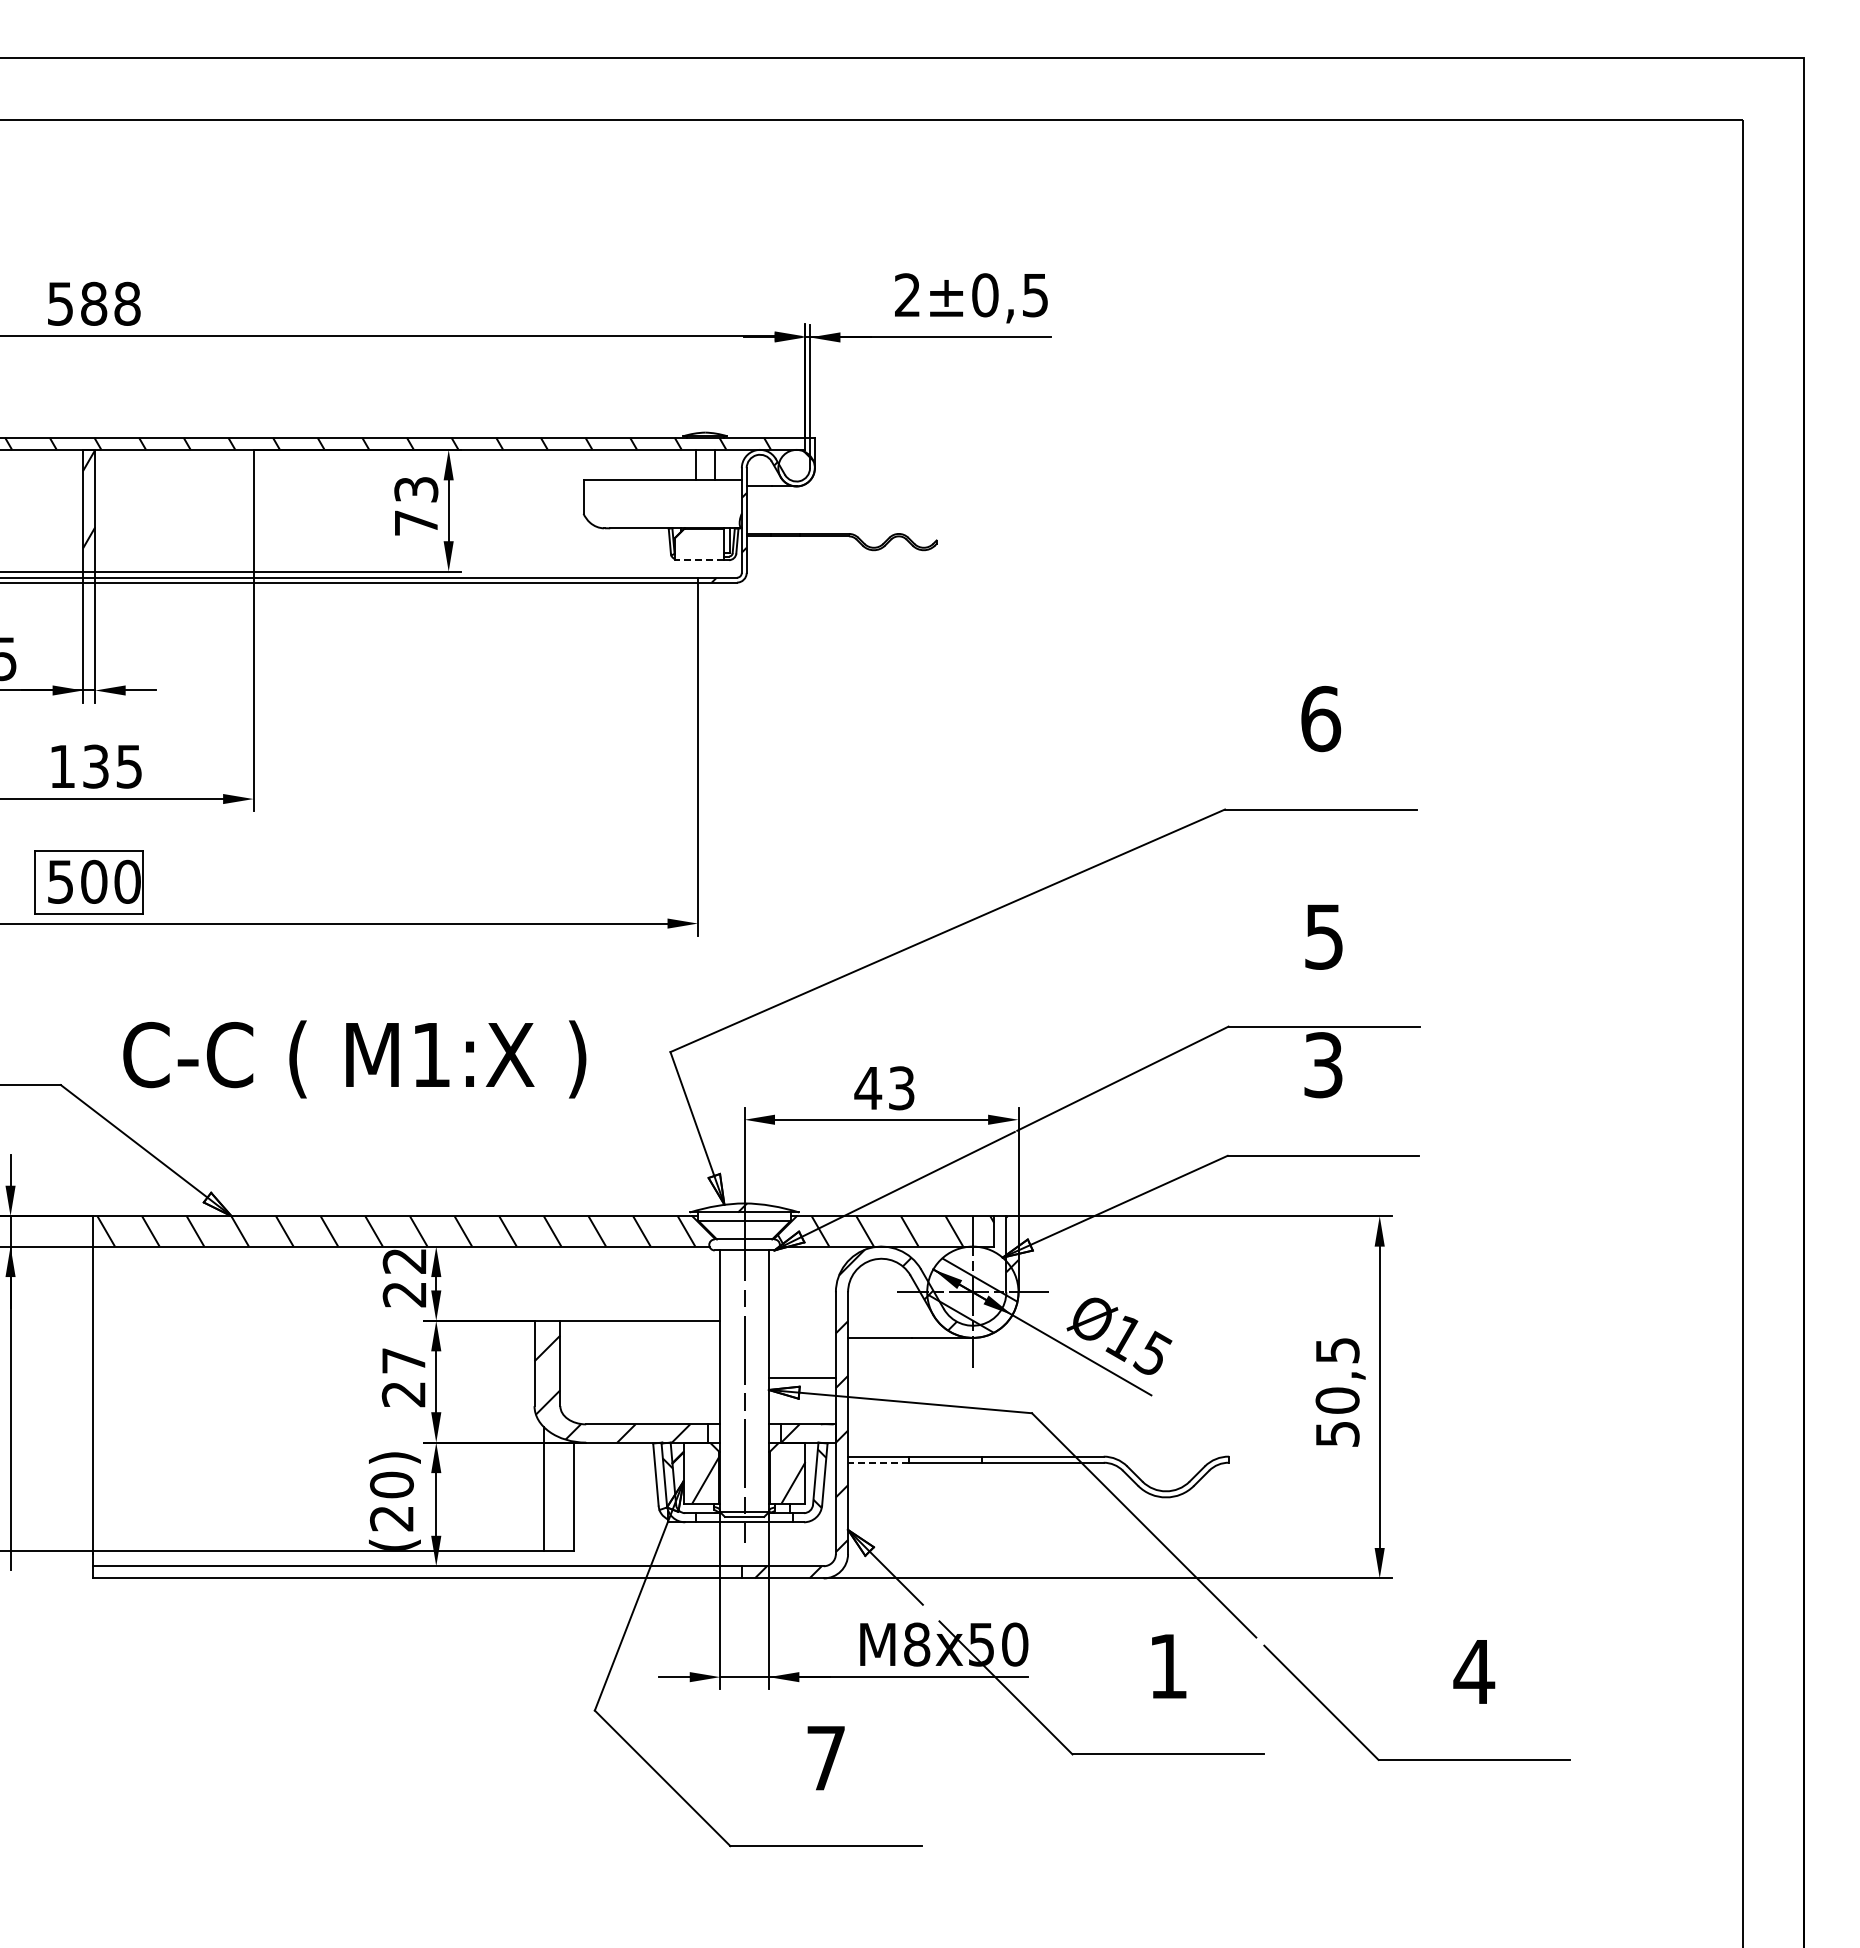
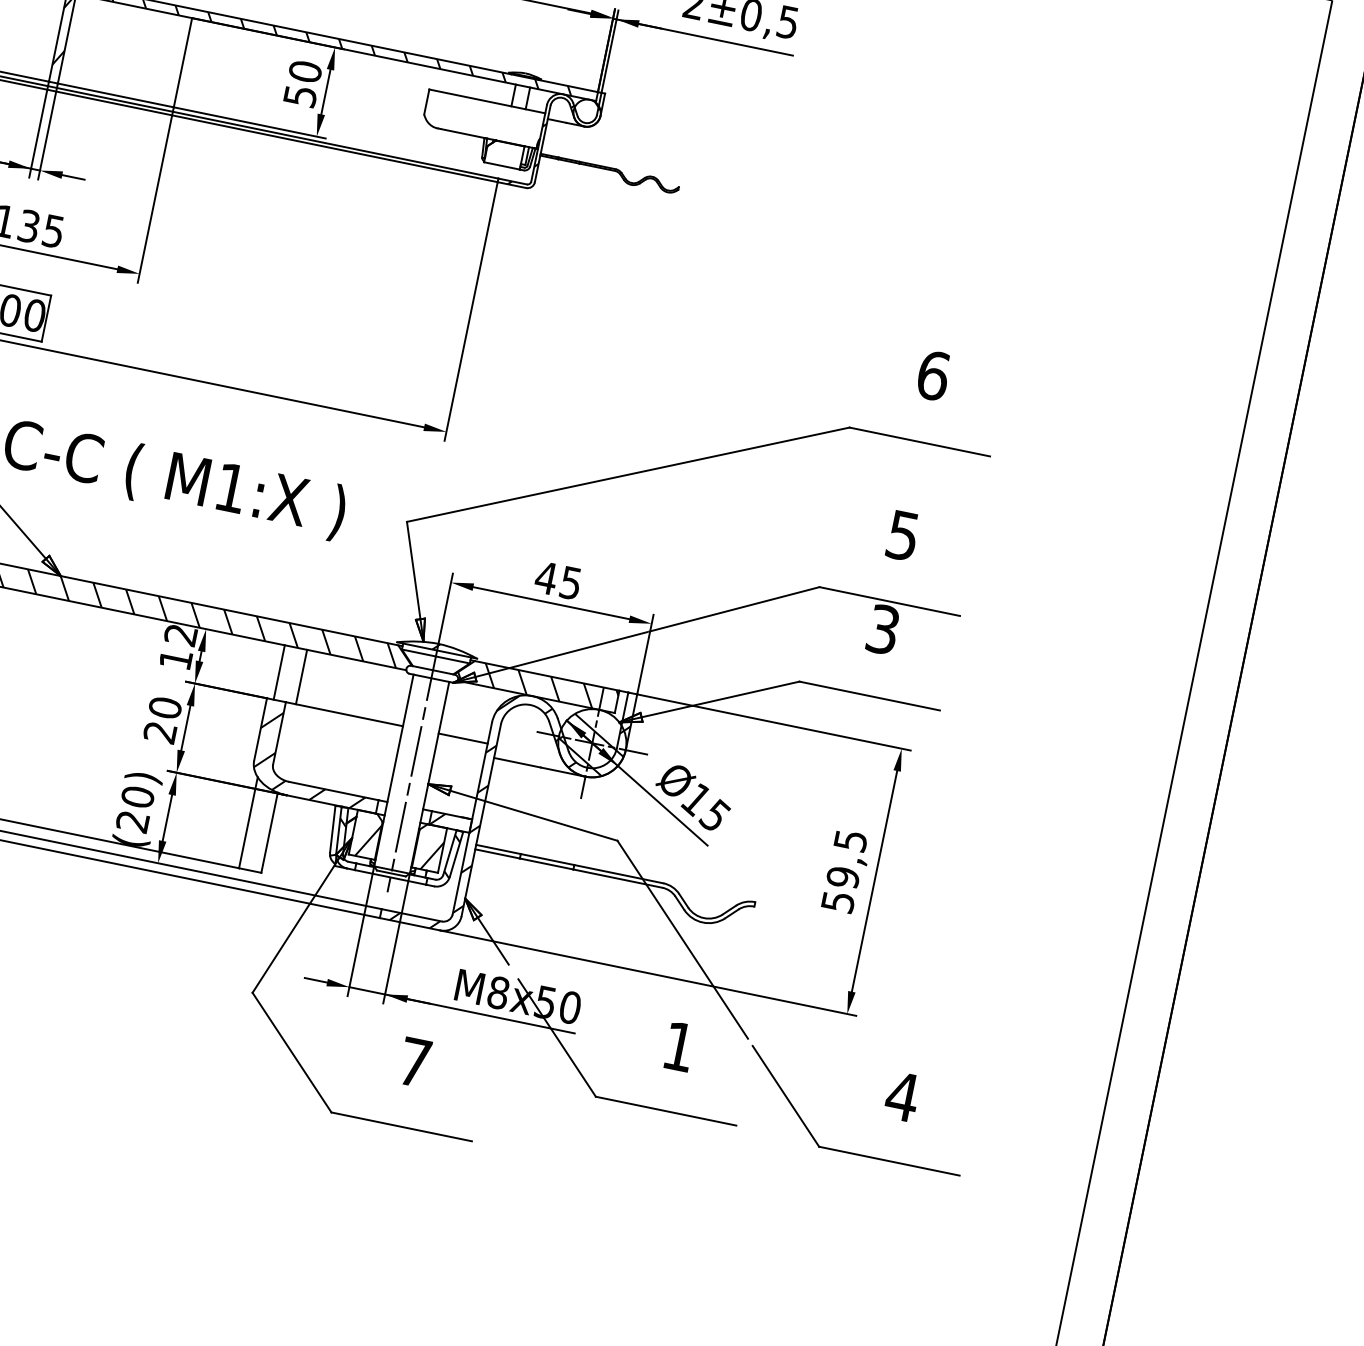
text: (416, 505) -> (303, 83), 73 -> 50
line: (698, 560) -> (501, 166), dashed -> solid
text: (901, 1087) -> (570, 582), 43 -> 45
line: (543, 1283) -> (279, 672), added
line: (574, 1283) -> (301, 676), added
text: (404, 1294) -> (175, 659), 22 -> 12
text: (403, 1360) -> (165, 707), 27 -> 20
line: (801, 1377) -> (462, 738), moved
text: (1337, 1400) -> (843, 877), 50,5 -> 59,5
line: (878, 1462) -> (497, 853), dashed -> solid

